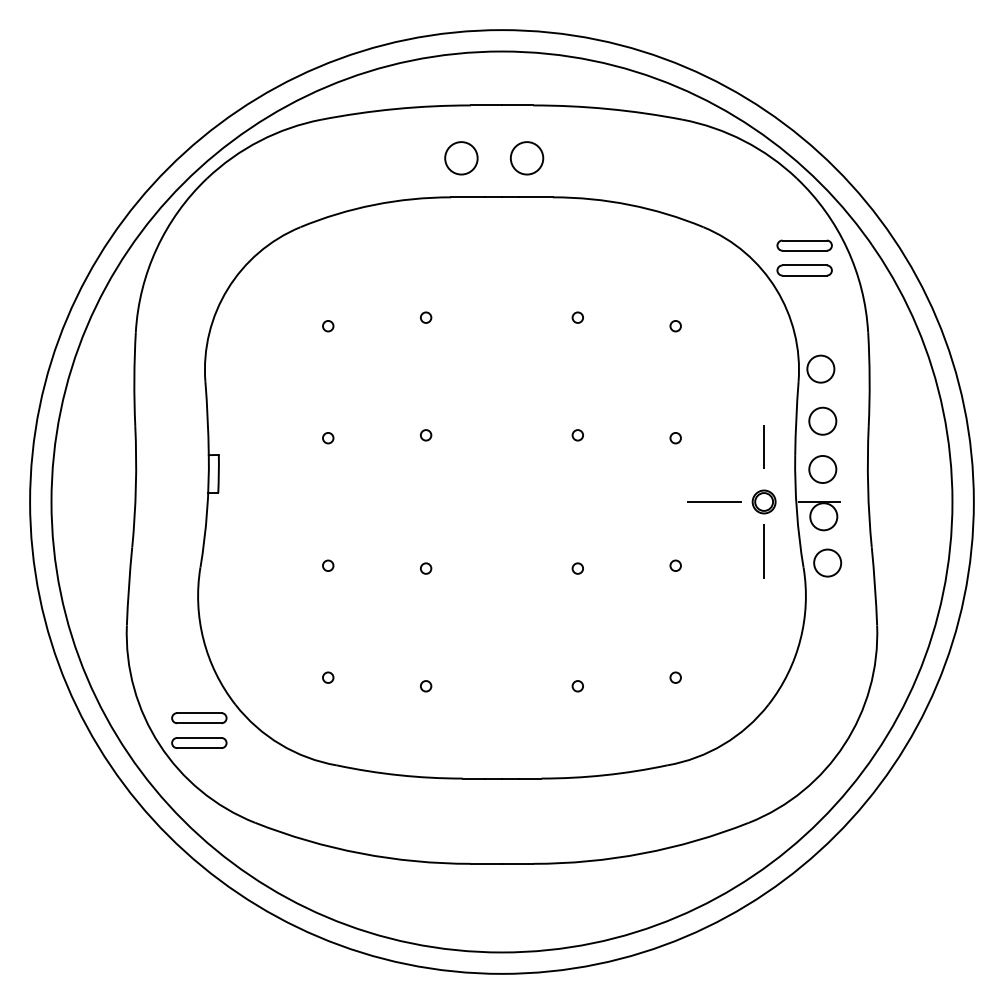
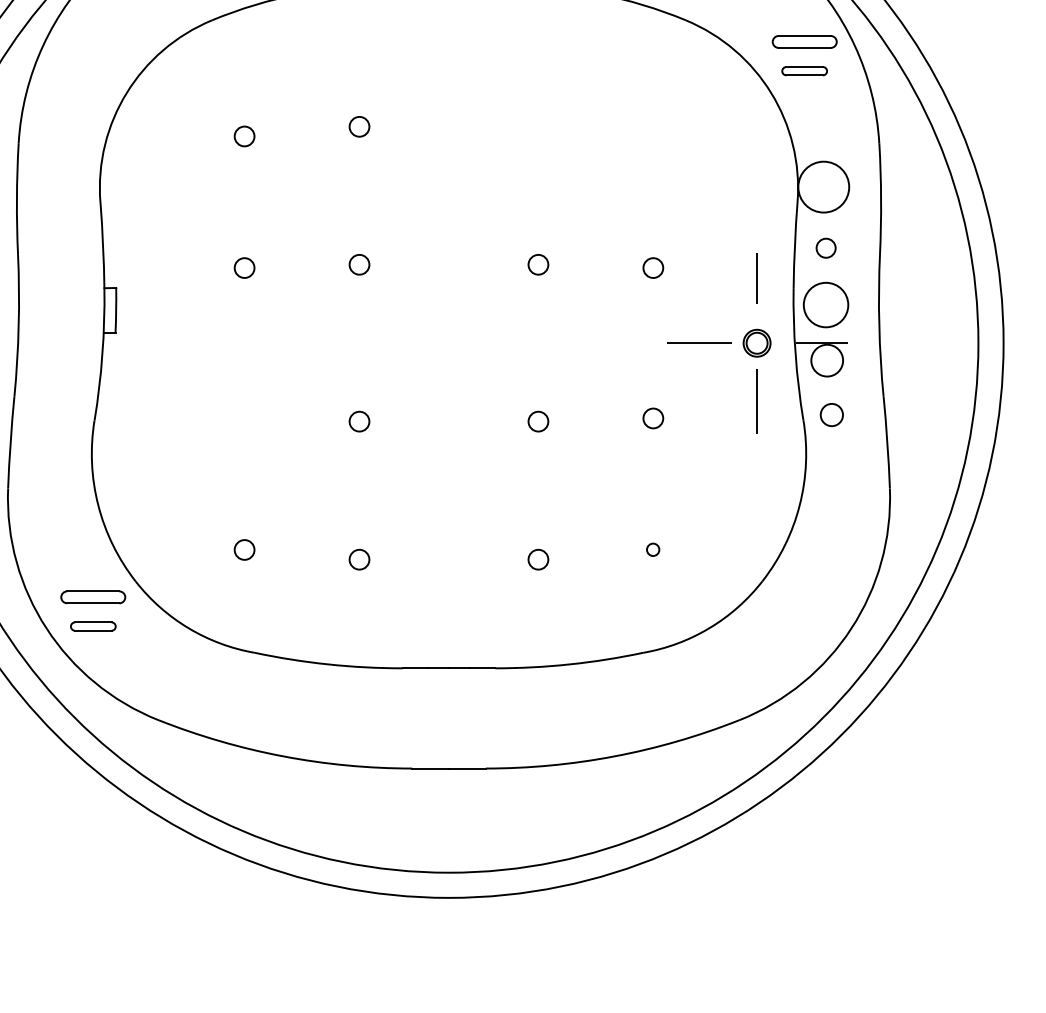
part: (804, 270) -> (804, 71), size x0.7
circle: (426, 317) -> (360, 126), size x1.6
circle: (577, 317) -> (537, 126), removed
circle: (328, 326) -> (245, 137), size x1.6
circle: (675, 326) -> (652, 137), removed
circle: (820, 368) -> (823, 186), size x1.6
circle: (822, 420) -> (825, 247), size x0.6
circle: (426, 435) -> (360, 265), size x1.6
circle: (577, 435) -> (537, 265), size x1.6
circle: (328, 438) -> (245, 268), size x1.6
circle: (675, 438) -> (652, 268), size x1.6
circle: (822, 469) -> (825, 305), size x1.4
circle: (827, 562) -> (831, 414), size x0.7
circle: (328, 565) -> (245, 417), removed
circle: (675, 565) -> (652, 417), size x1.6
circle: (426, 568) -> (360, 421), size x1.6
circle: (577, 568) -> (537, 421), size x1.6
circle: (328, 677) -> (245, 549), size x1.6
circle: (426, 686) -> (360, 560), size x1.6
circle: (577, 686) -> (537, 560), size x1.6
part: (199, 742) -> (93, 625), size x0.7

